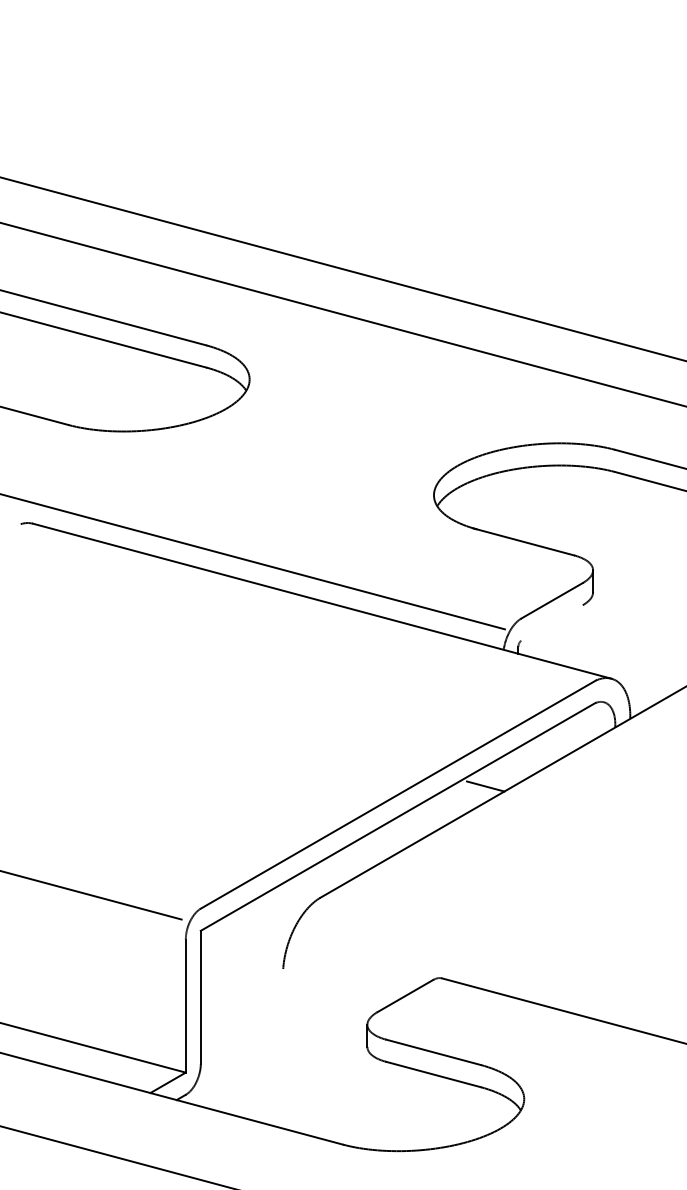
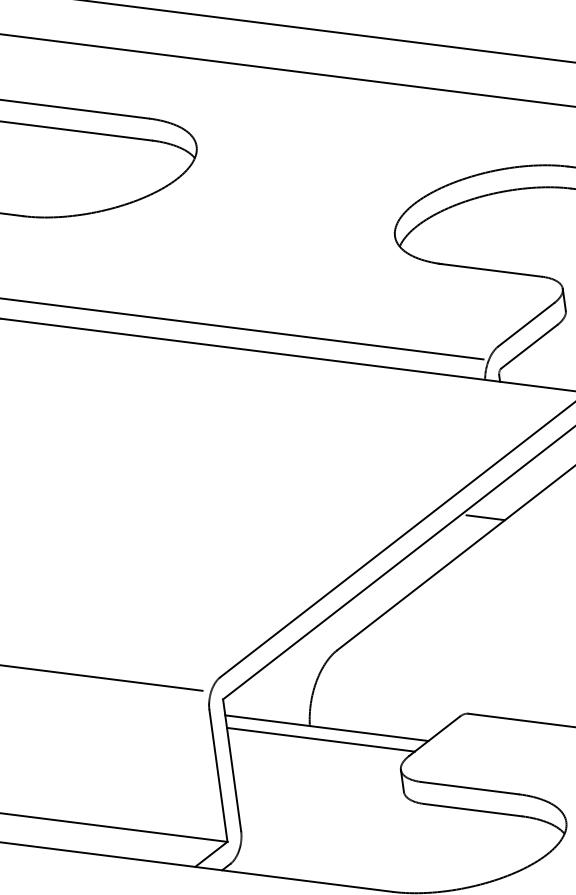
line: (551, 622) -> (528, 346), added
line: (299, 972) -> (326, 727), added
line: (291, 983) -> (320, 739), added

